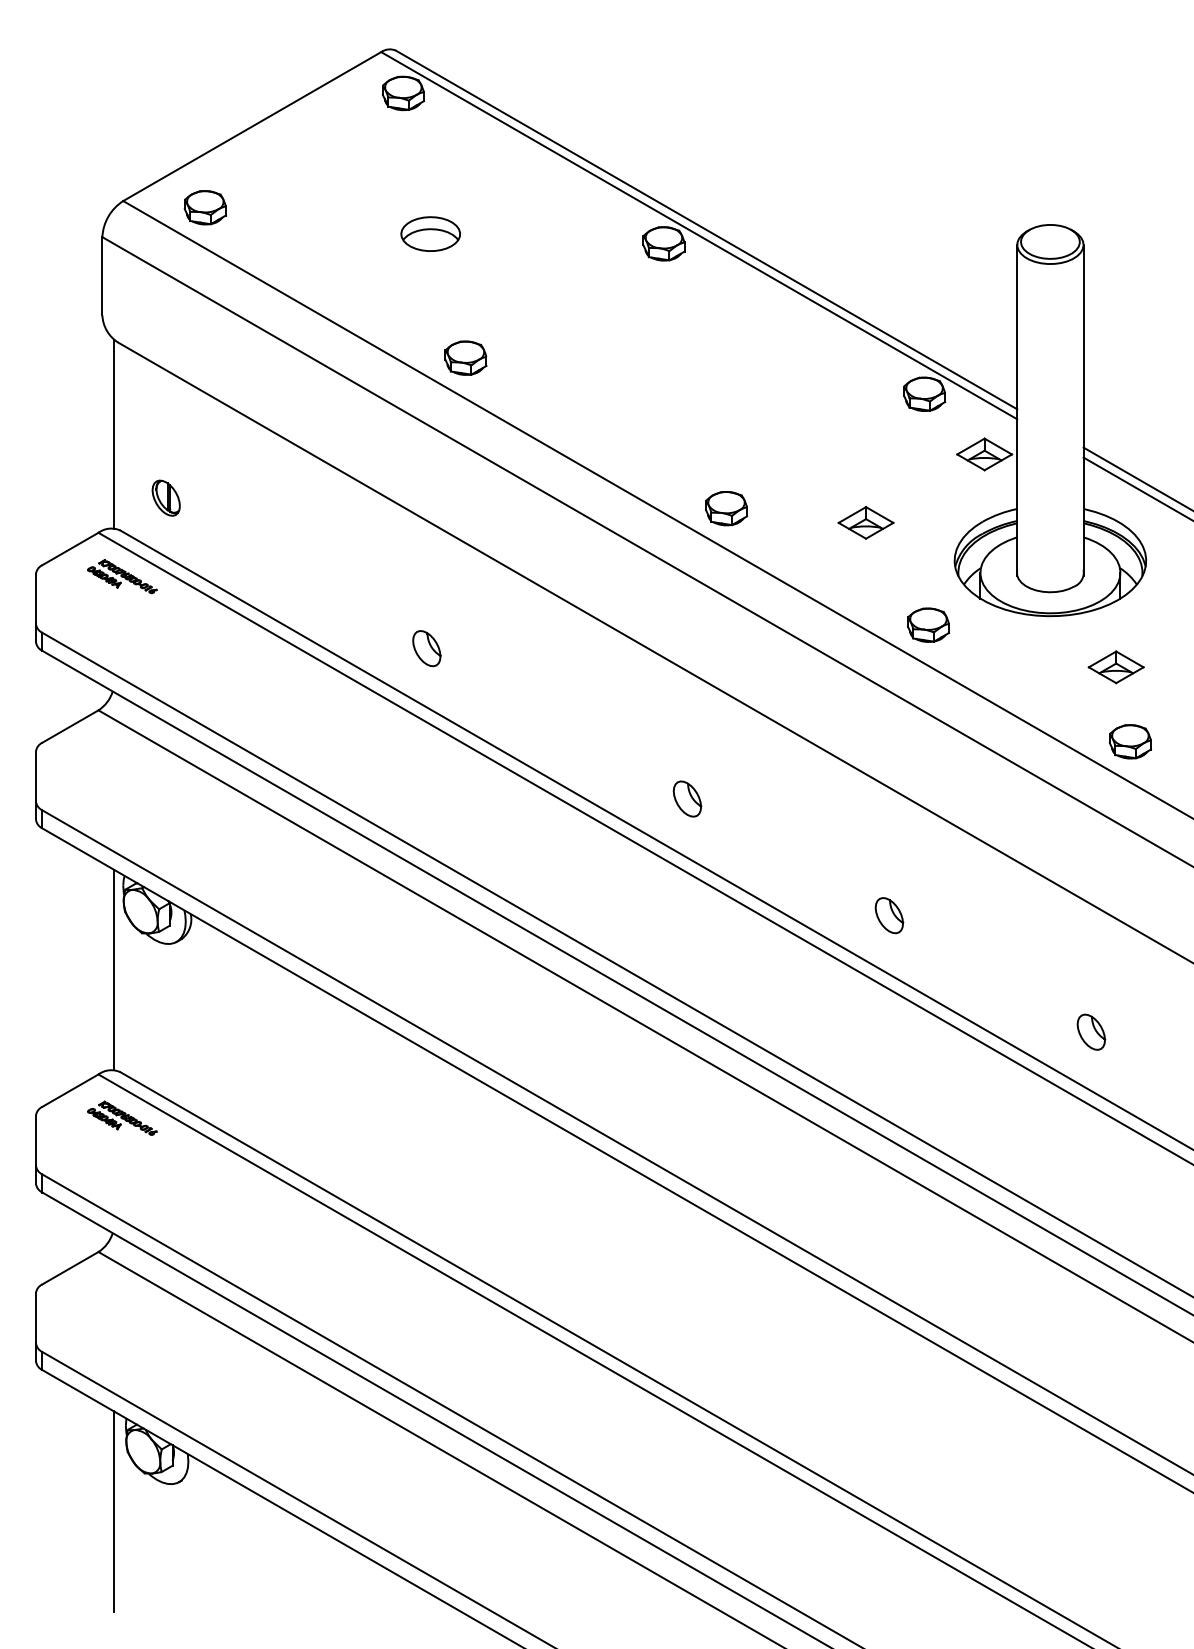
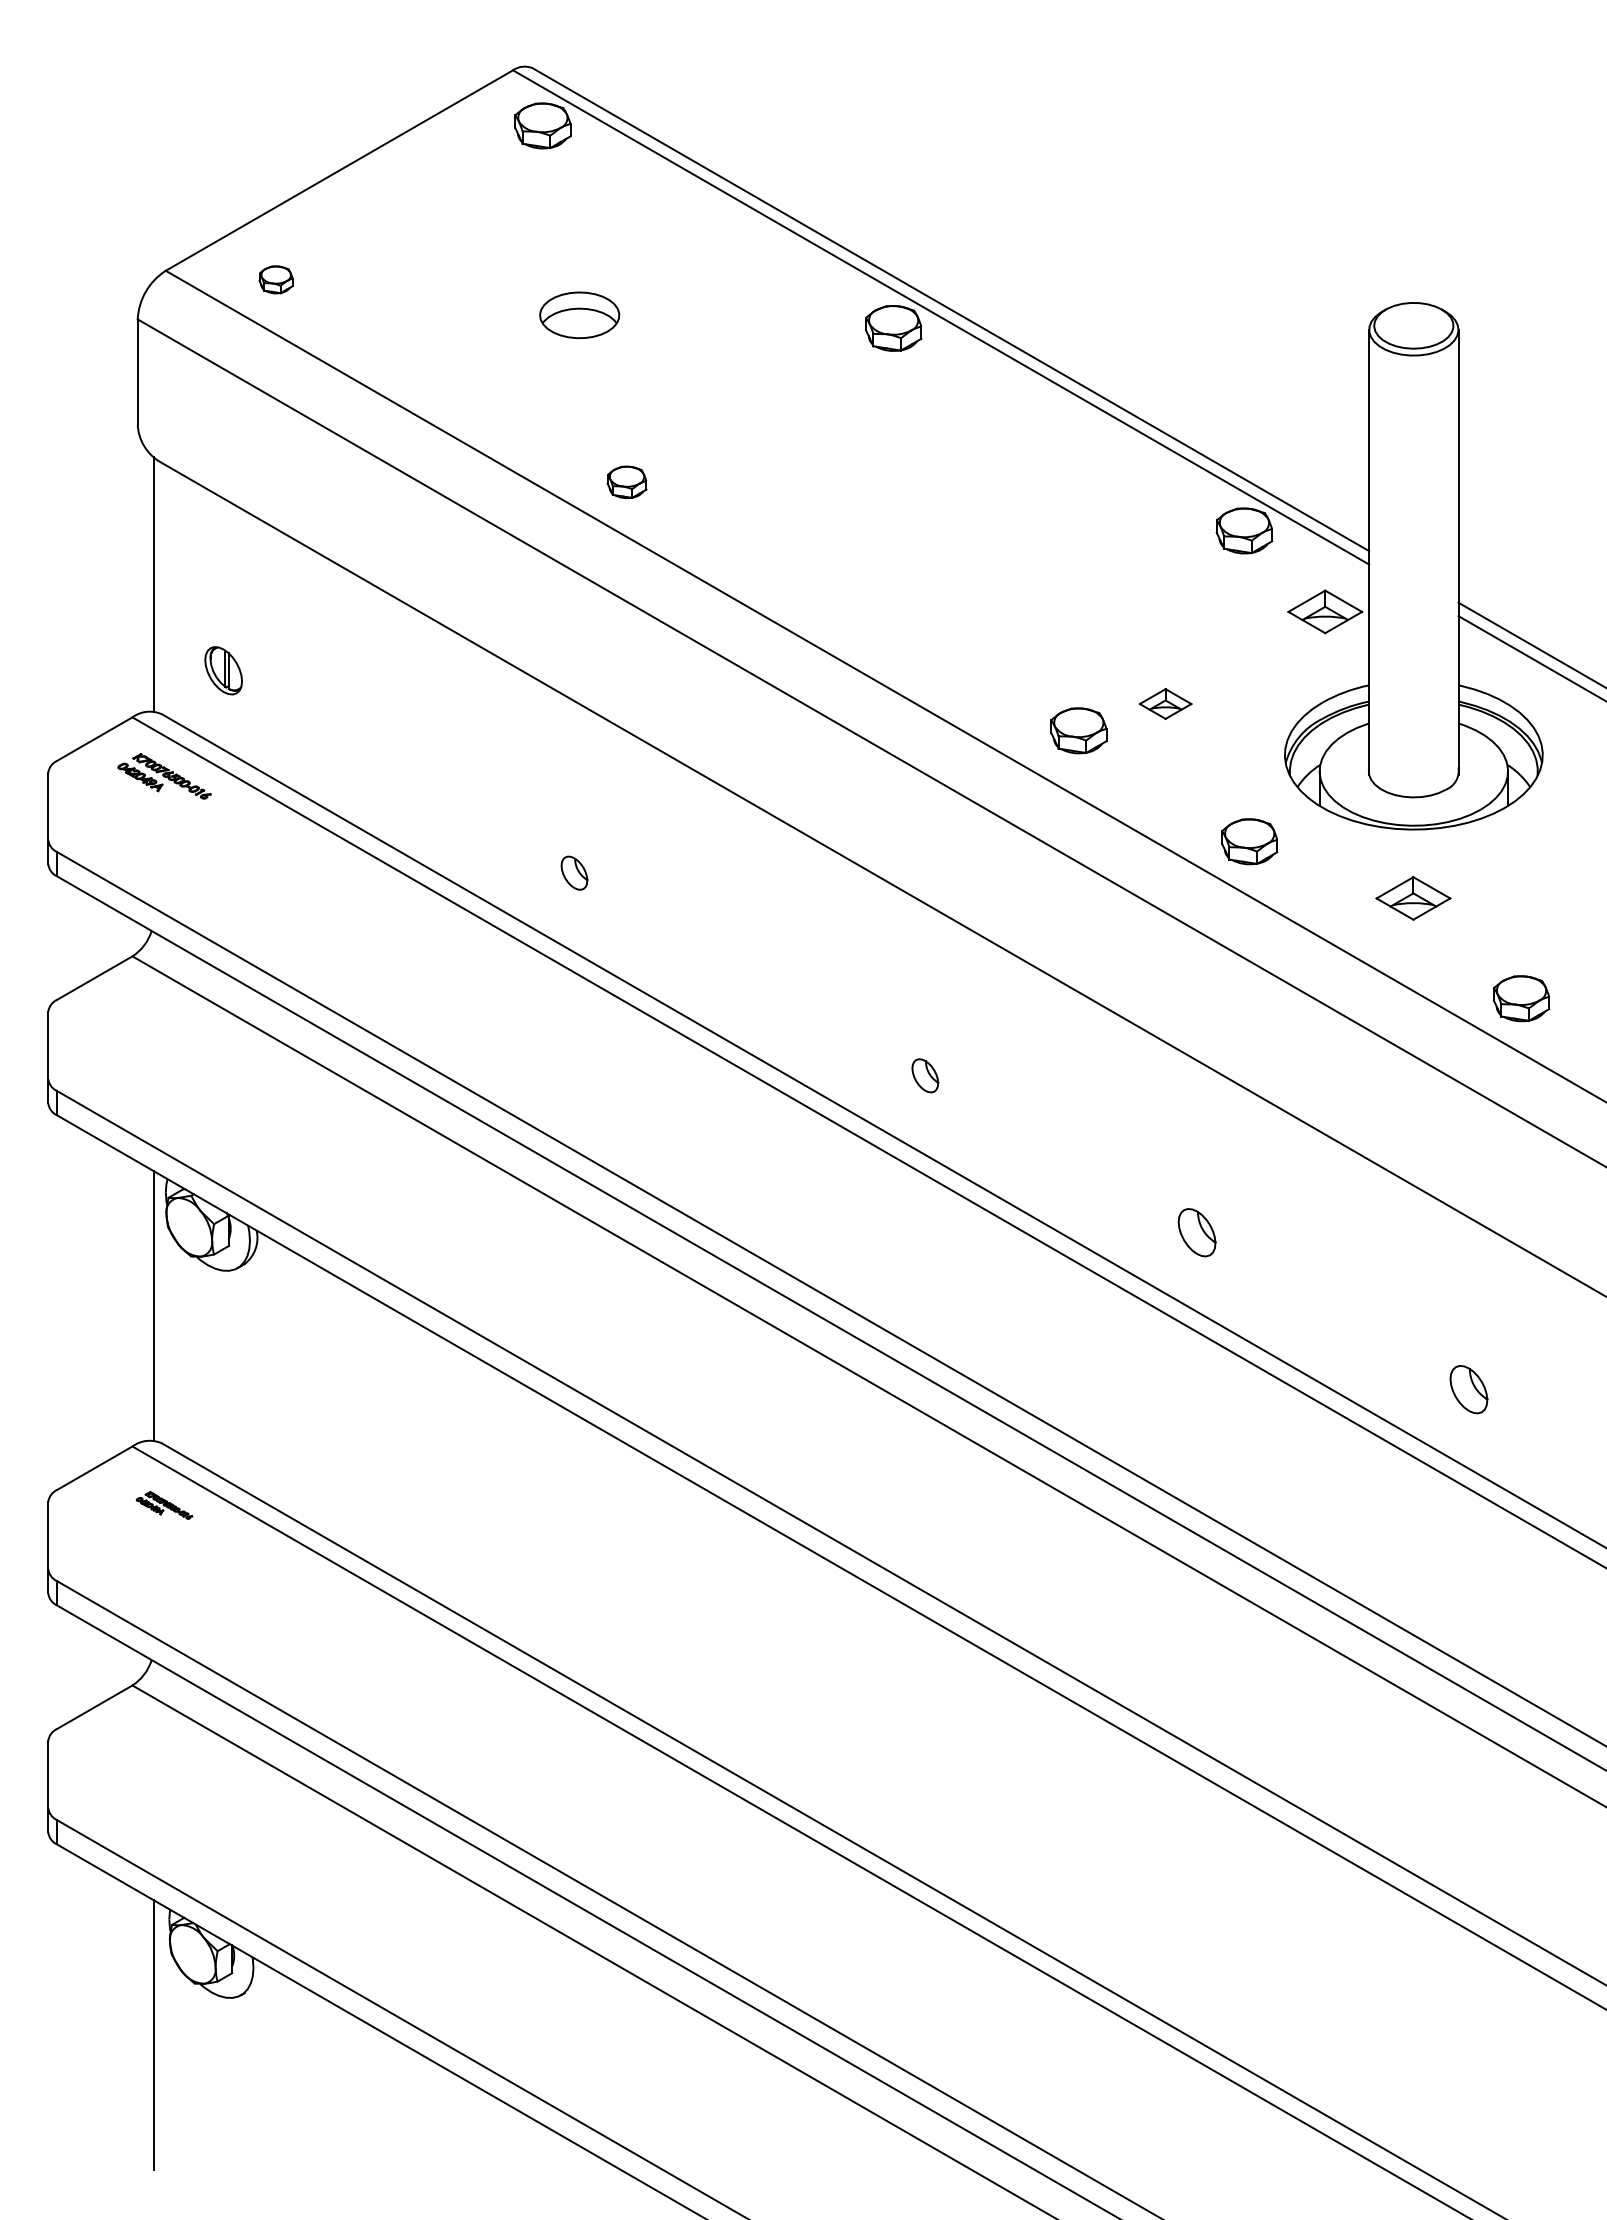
part: (204, 207) -> (275, 279), size x0.6
part: (465, 358) -> (626, 482), size x0.7
part: (726, 508) -> (1078, 730), moved
part: (865, 522) -> (1165, 703), size x0.7
part: (426, 648) -> (574, 872), size x0.7
part: (1116, 667) -> (1413, 898), moved
part: (687, 798) -> (925, 1075), size x0.7
part: (122, 1118) -> (164, 1505), size x0.6

